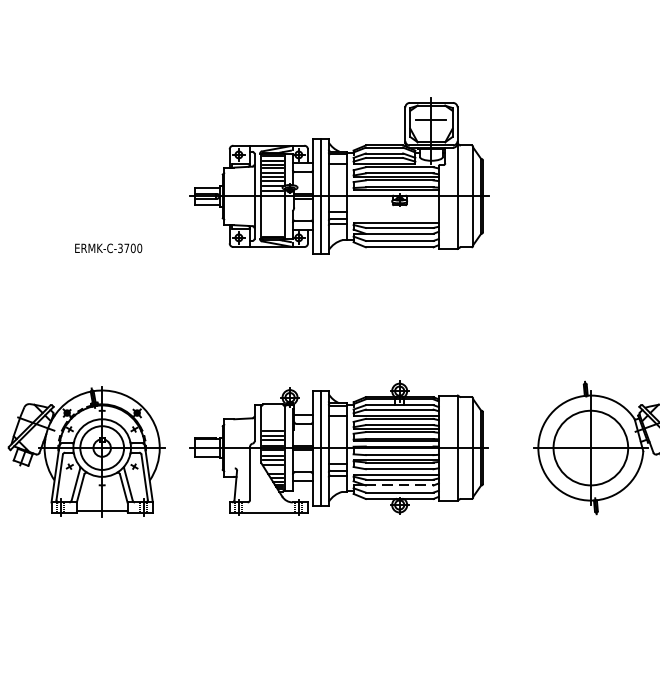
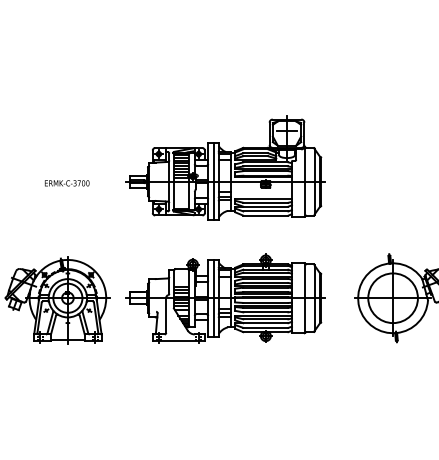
part: (339, 174) -> (225, 167), moved
text: (109, 248) -> (67, 183), moved
line: (399, 485) -> (265, 323), dashed -> solid

